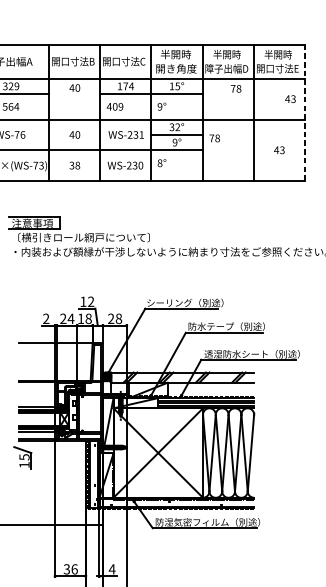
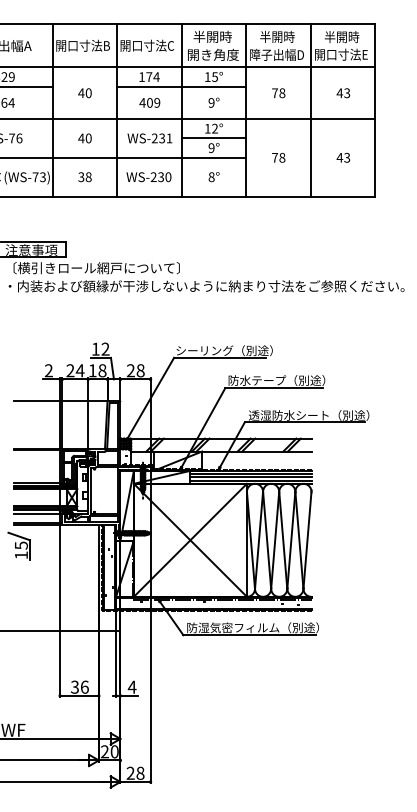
text: (74, 88) -> (84, 93), moved
text: (235, 89) -> (278, 93), moved
text: (290, 99) -> (343, 93), moved
text: (114, 106) -> (149, 102), moved
text: (161, 106) -> (213, 102), moved
line: (304, 112) -> (375, 110), dashed -> solid
text: (171, 127) -> (207, 128), 32° -> 12°
text: (214, 138) -> (278, 157), moved
text: (161, 163) -> (213, 177), moved

